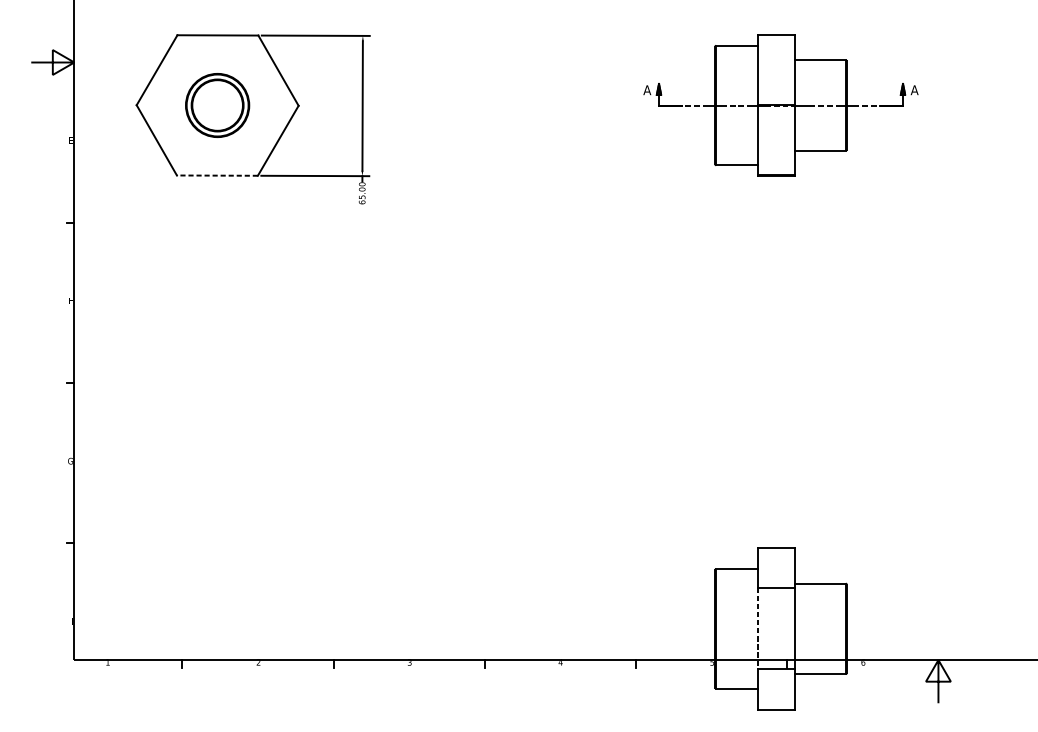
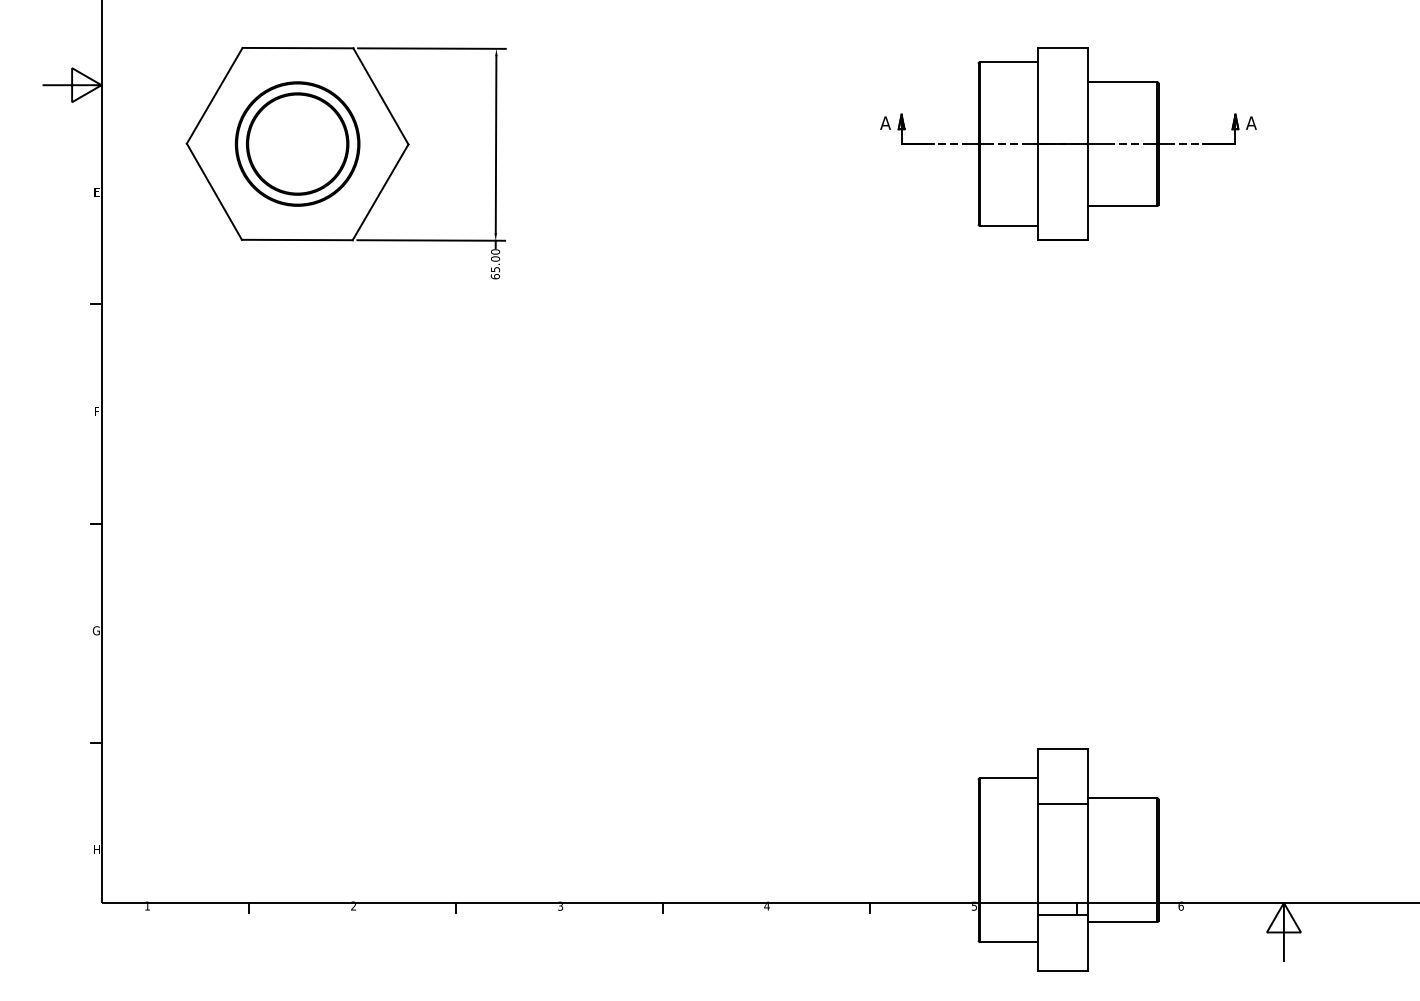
part: (217, 105) -> (297, 143), size x1.43
line: (216, 175) -> (296, 240), dashed -> solid
line: (758, 629) -> (1037, 860), dashed -> solid

